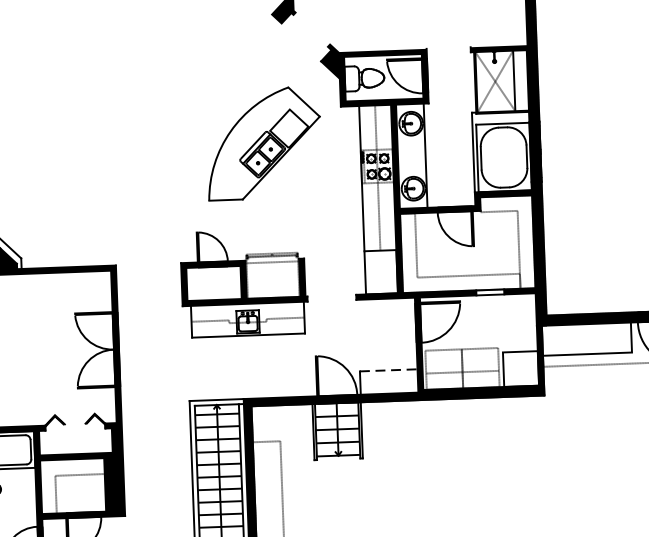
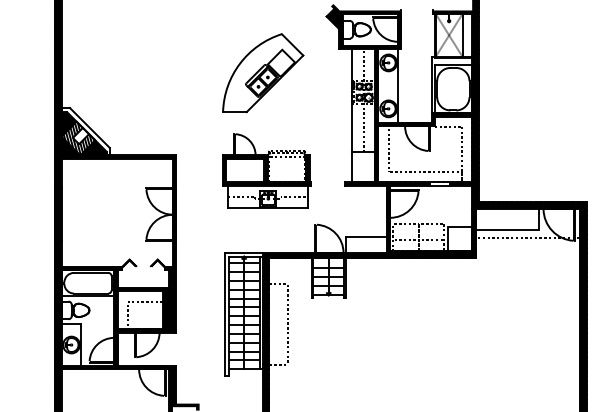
part: (264, 144) -> (263, 73), moved
line: (388, 370) -> (366, 236), dashed -> solid

